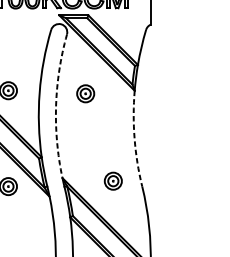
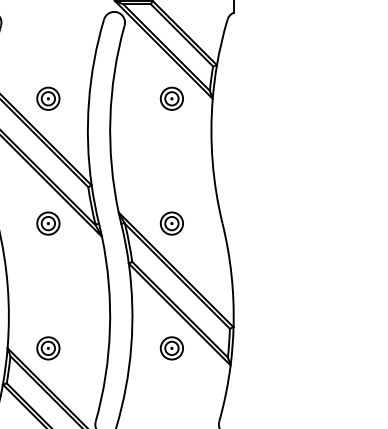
part: (85, 93) -> (171, 98), moved
arc: (56, 105) -> (110, 118), dashed -> solid
arc: (134, 138) -> (212, 161), dashed -> solid
part: (113, 181) -> (171, 223), moved

